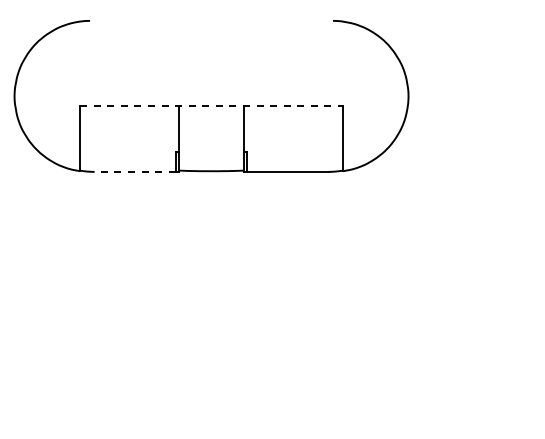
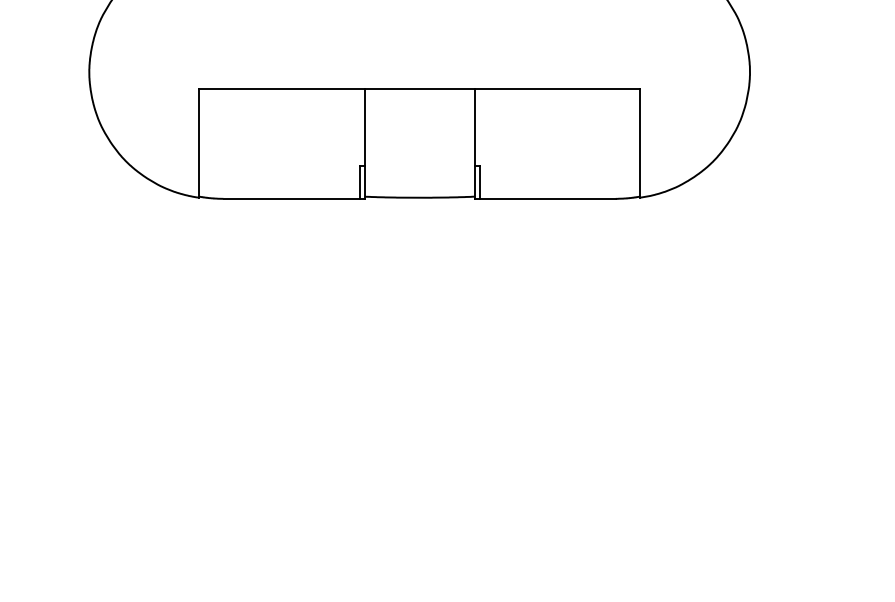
line: (212, 106) -> (421, 89), dashed -> solid
line: (135, 171) -> (292, 198), dashed -> solid

